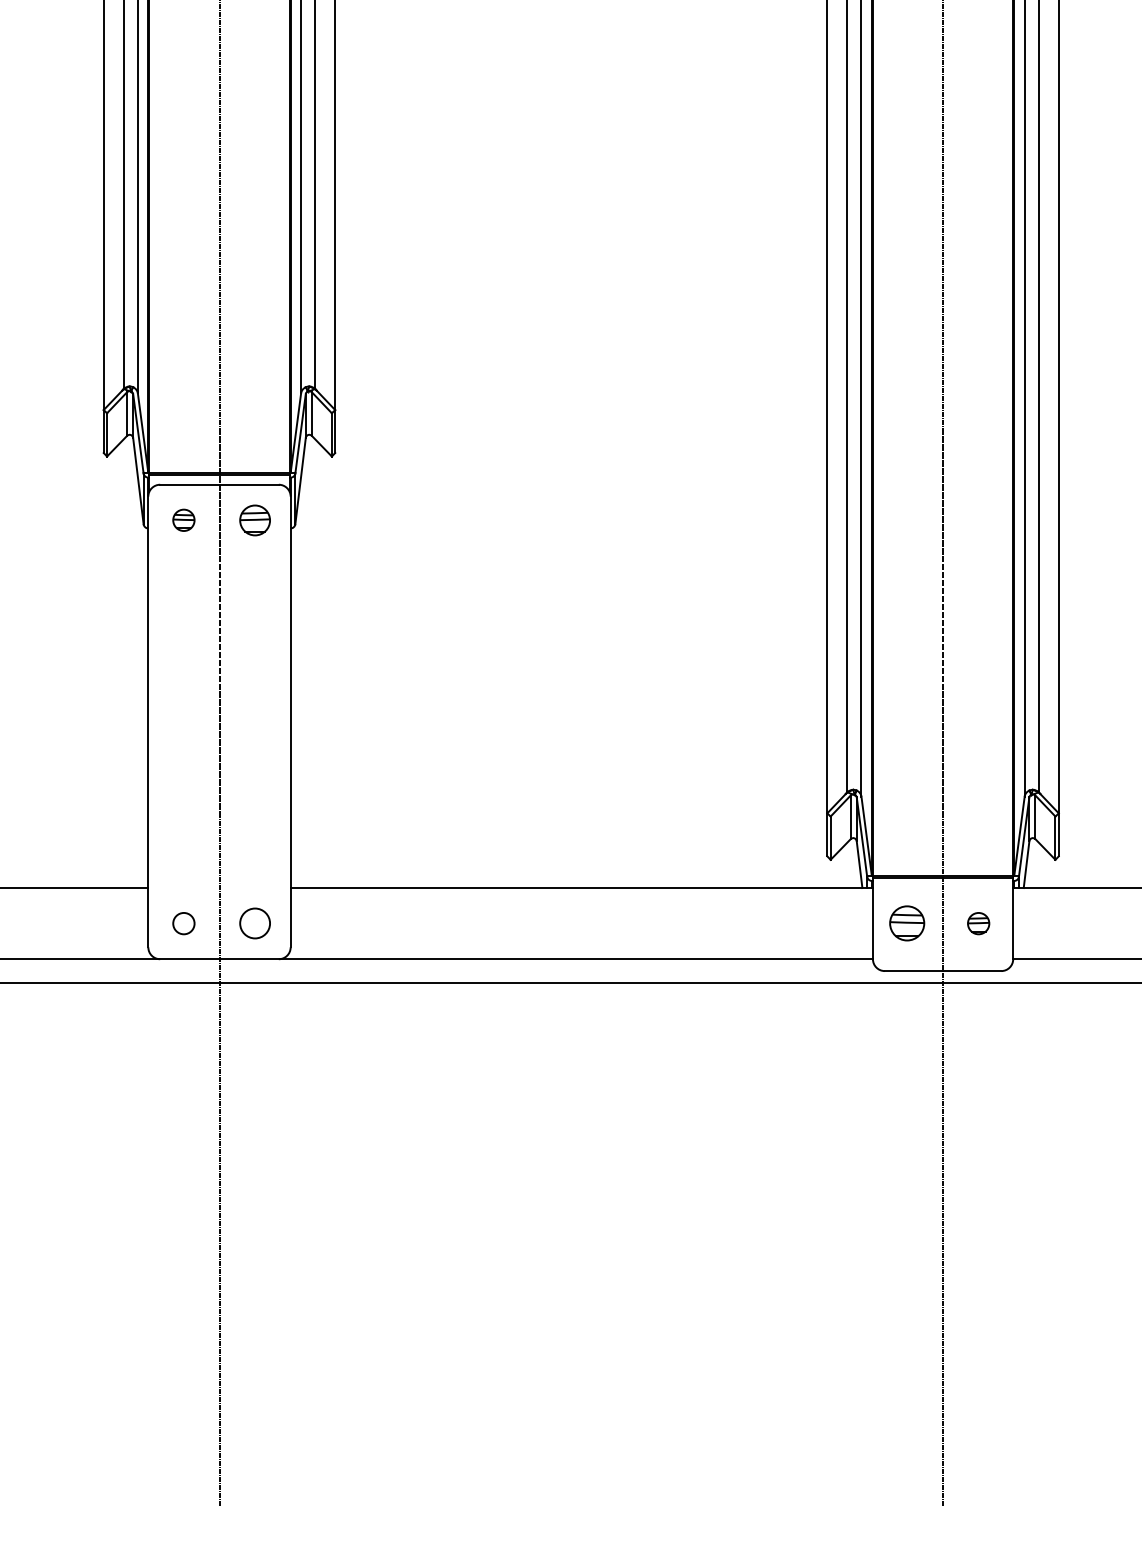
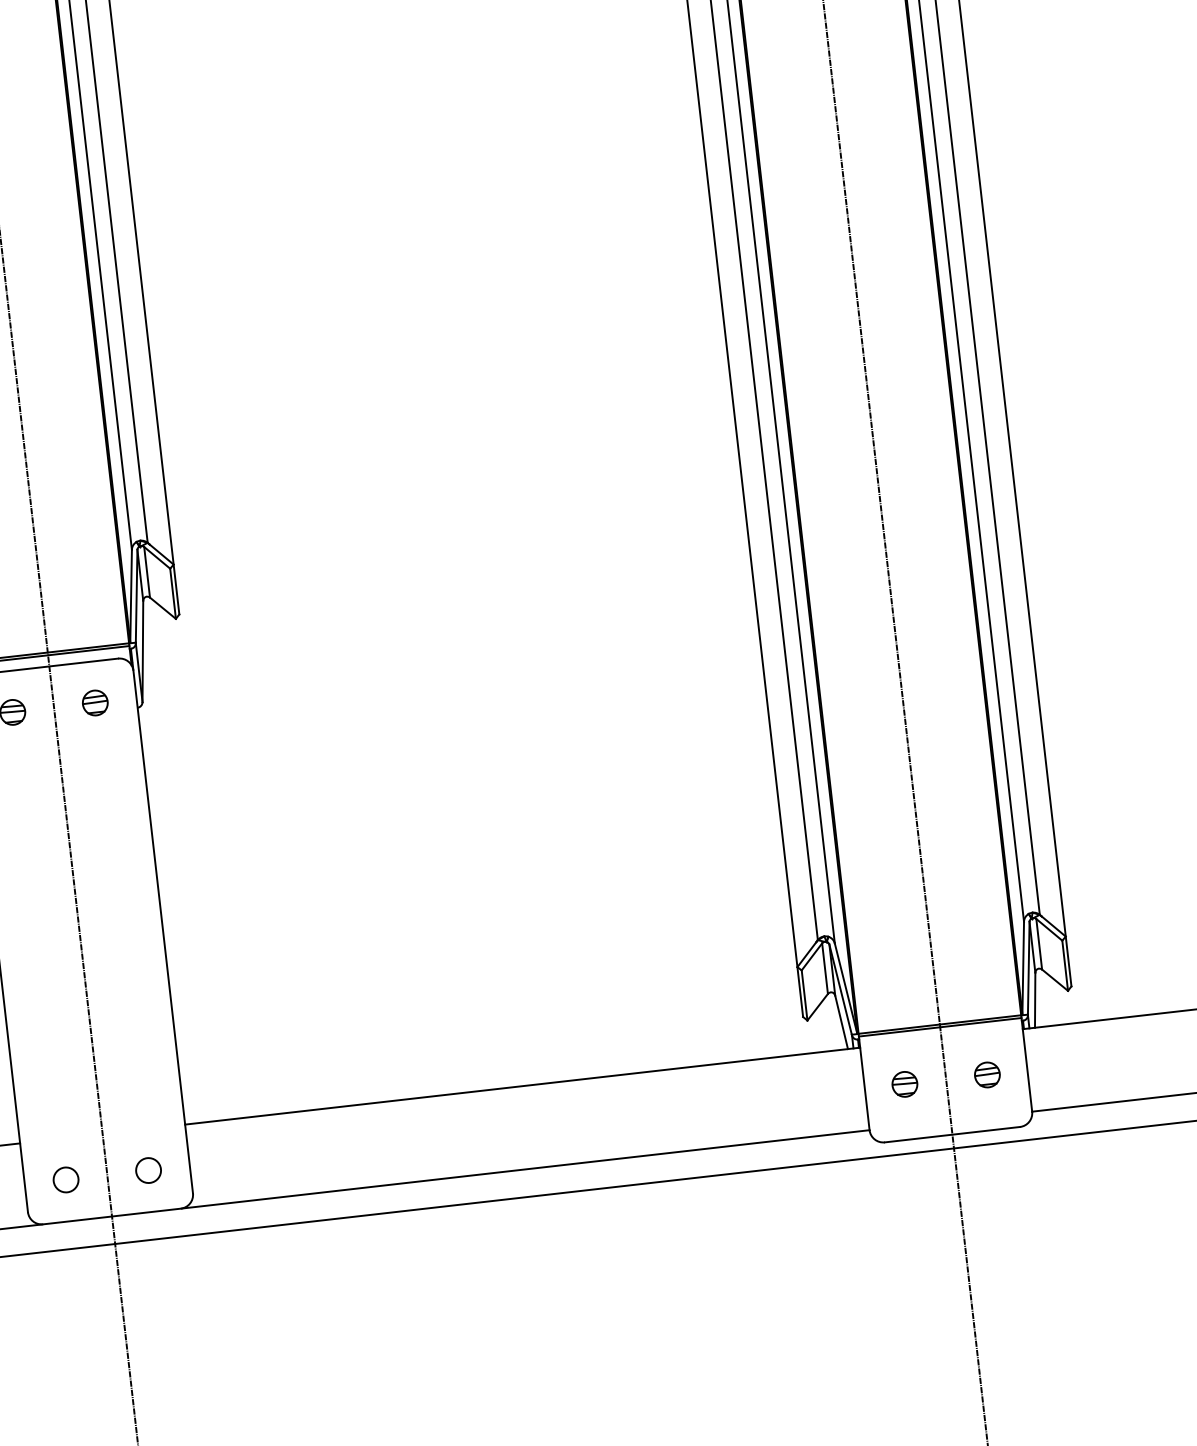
part: (254, 519) -> (94, 702), size x0.71
circle: (254, 923) -> (147, 1170), size x0.71
part: (907, 923) -> (904, 1084), size x0.62

